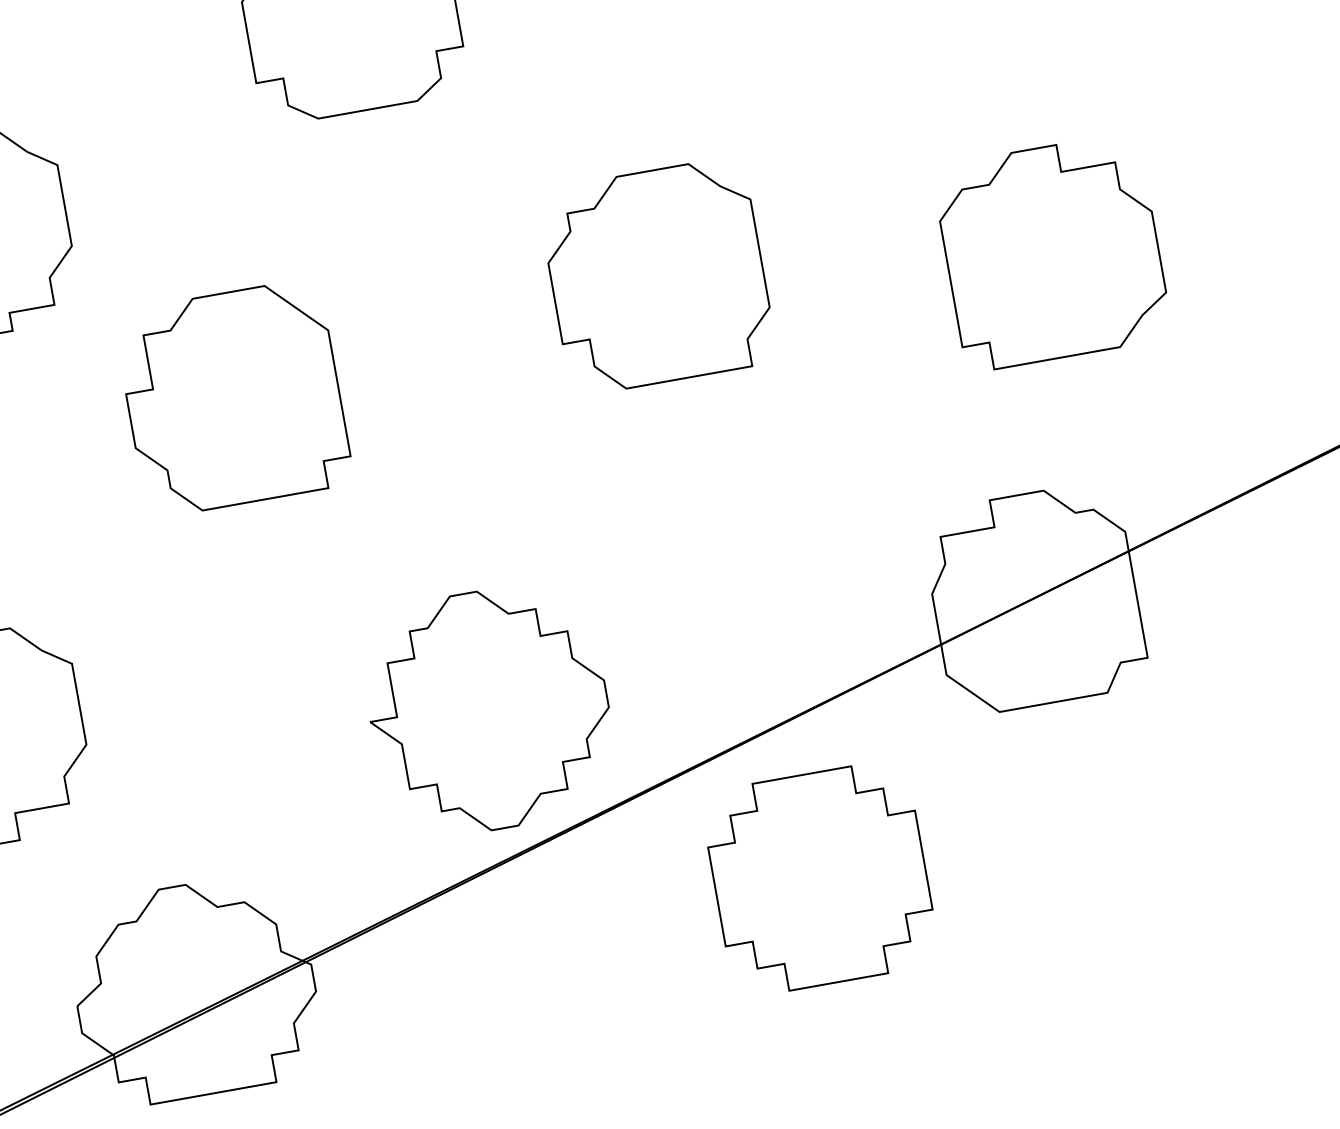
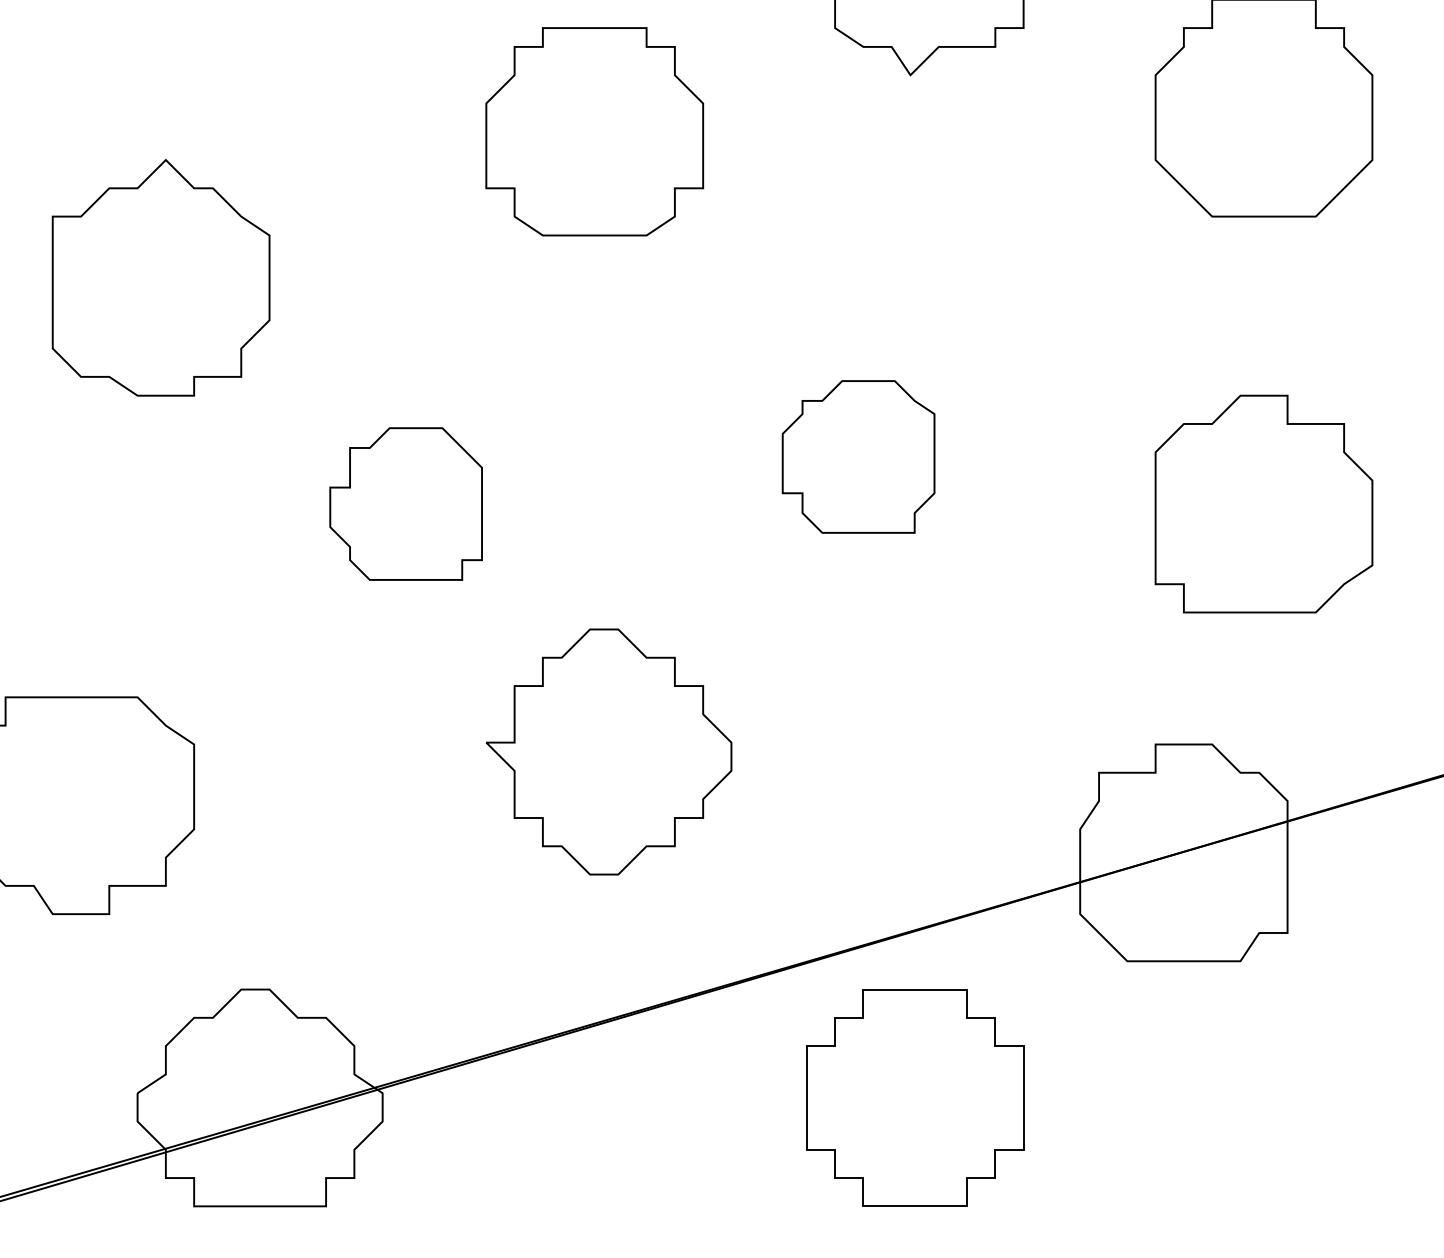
part: (657, 275) -> (858, 456), size x0.7
part: (232, 397) -> (405, 503), size x0.7
part: (489, 709) -> (609, 751), moved

